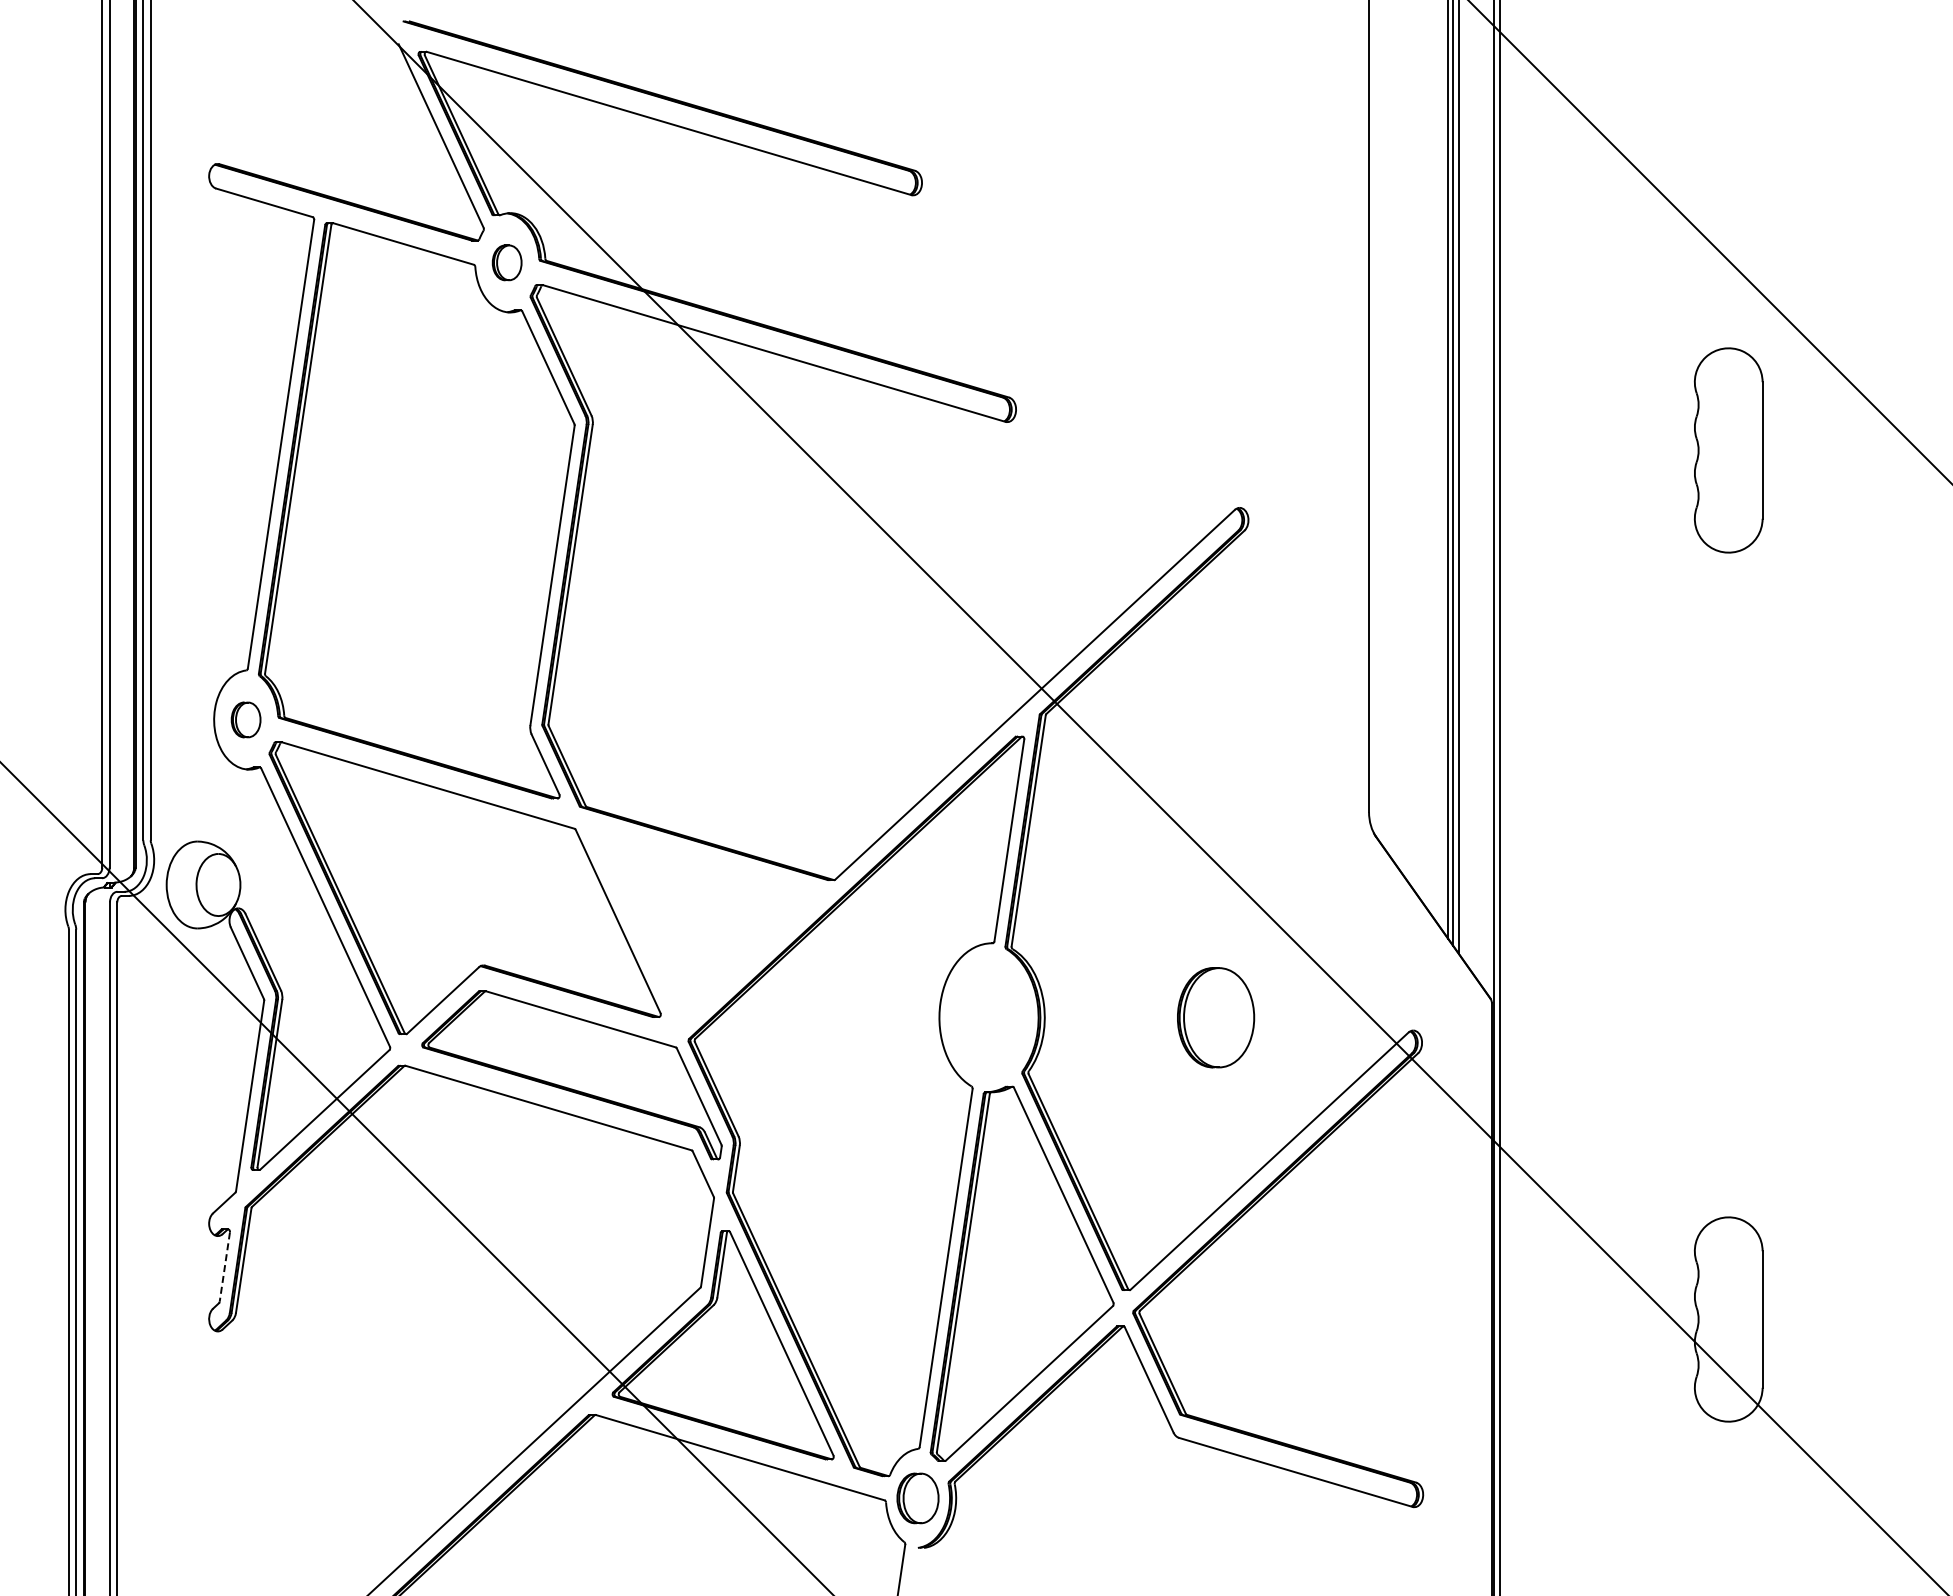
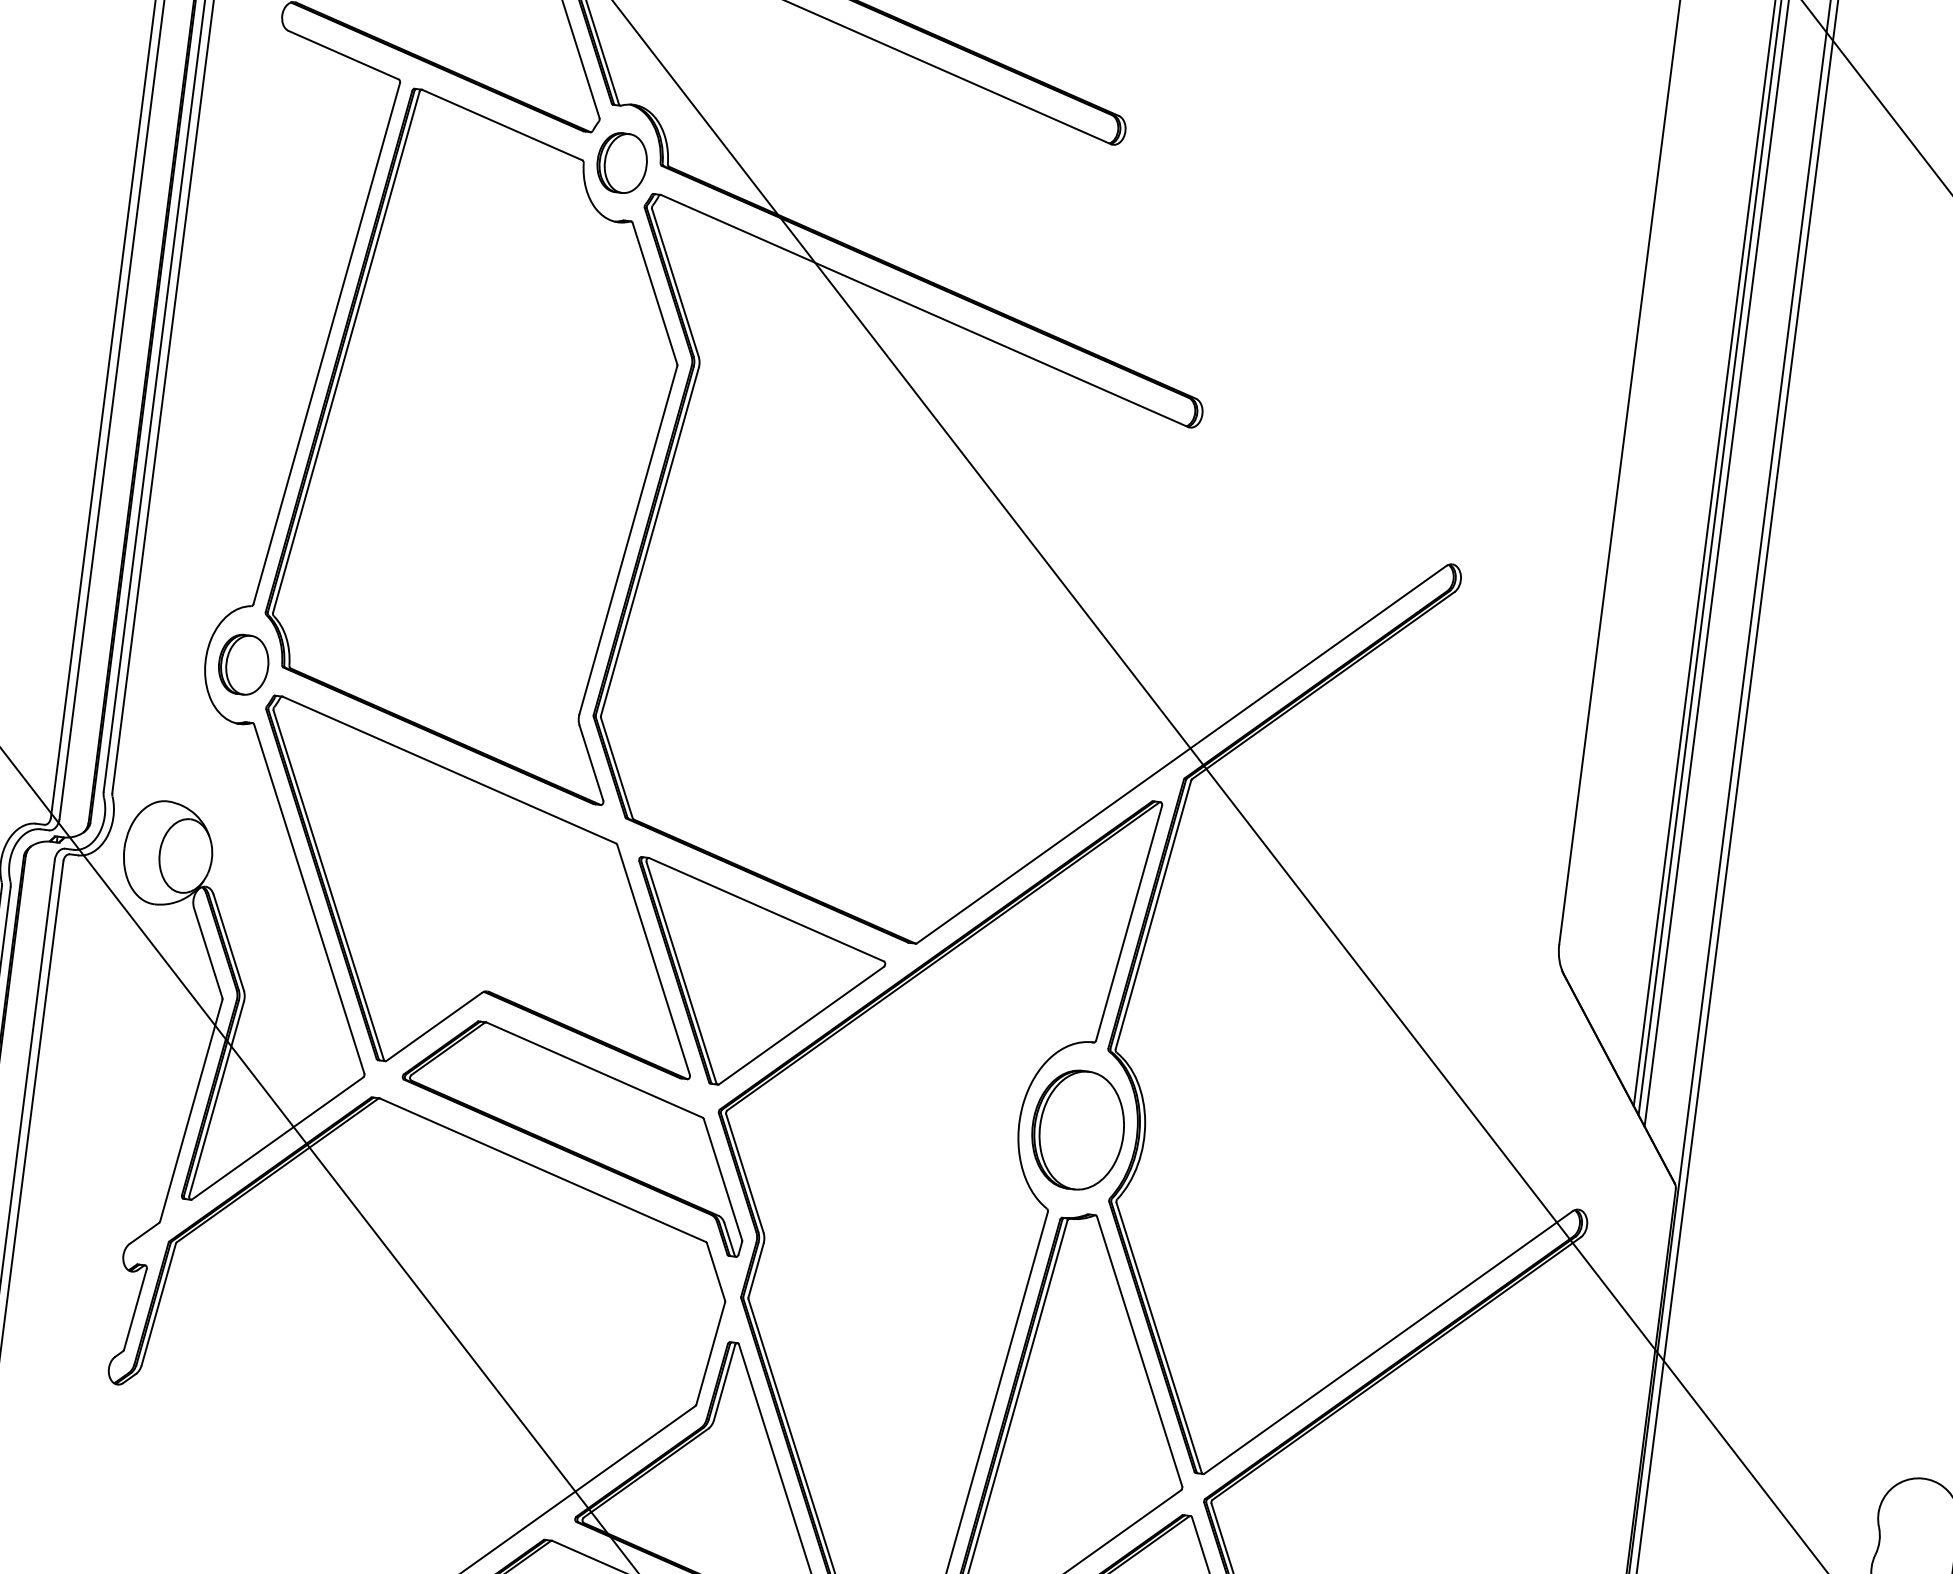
part: (506, 262) -> (621, 162), size x1.43
part: (245, 719) -> (242, 664), size x1.43
part: (702, 927) -> (752, 979), added
part: (1216, 1017) -> (1078, 1129), moved
line: (224, 1267) -> (134, 1309), dashed -> solid

